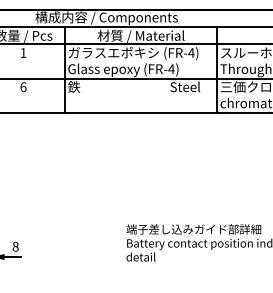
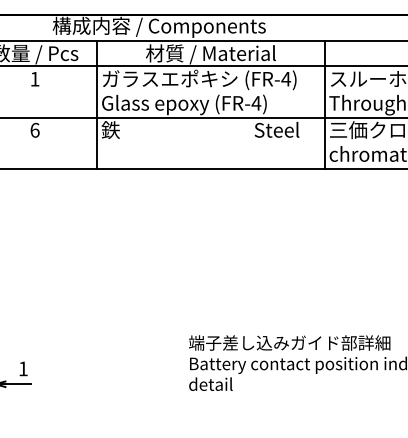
text: (15, 246) -> (23, 368), 8 -> 1

